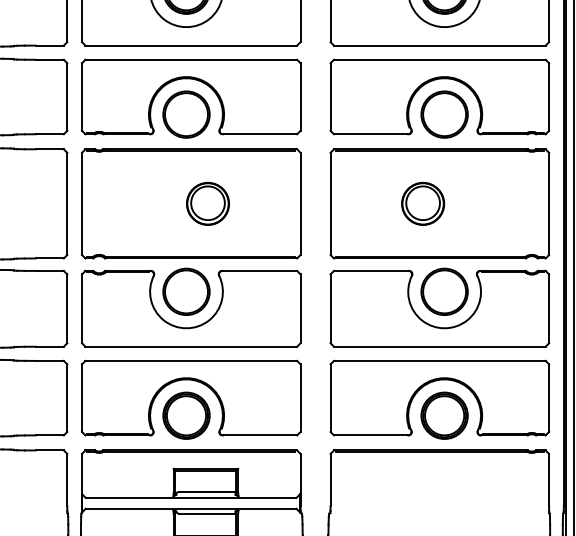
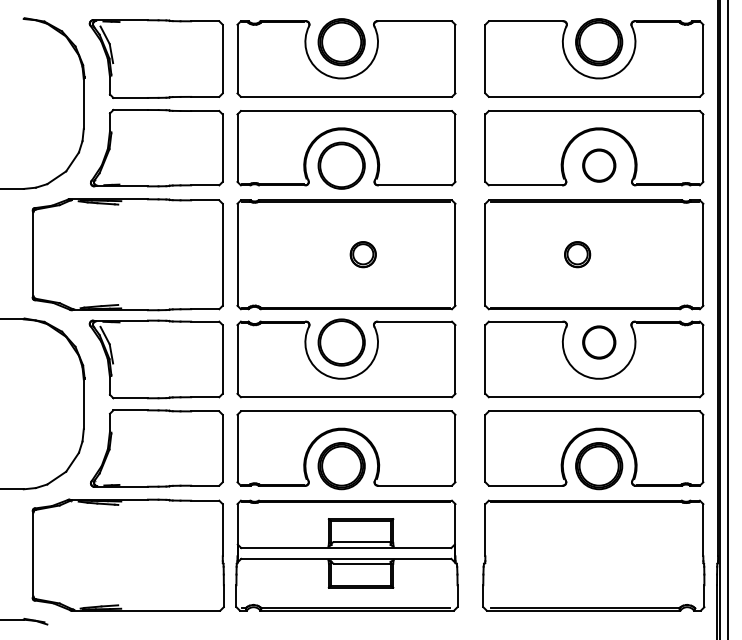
part: (444, 114) -> (599, 165), size x0.7
part: (208, 203) -> (363, 254), size x0.6
part: (422, 203) -> (577, 254), size x0.6
part: (444, 291) -> (599, 342), size x0.7

